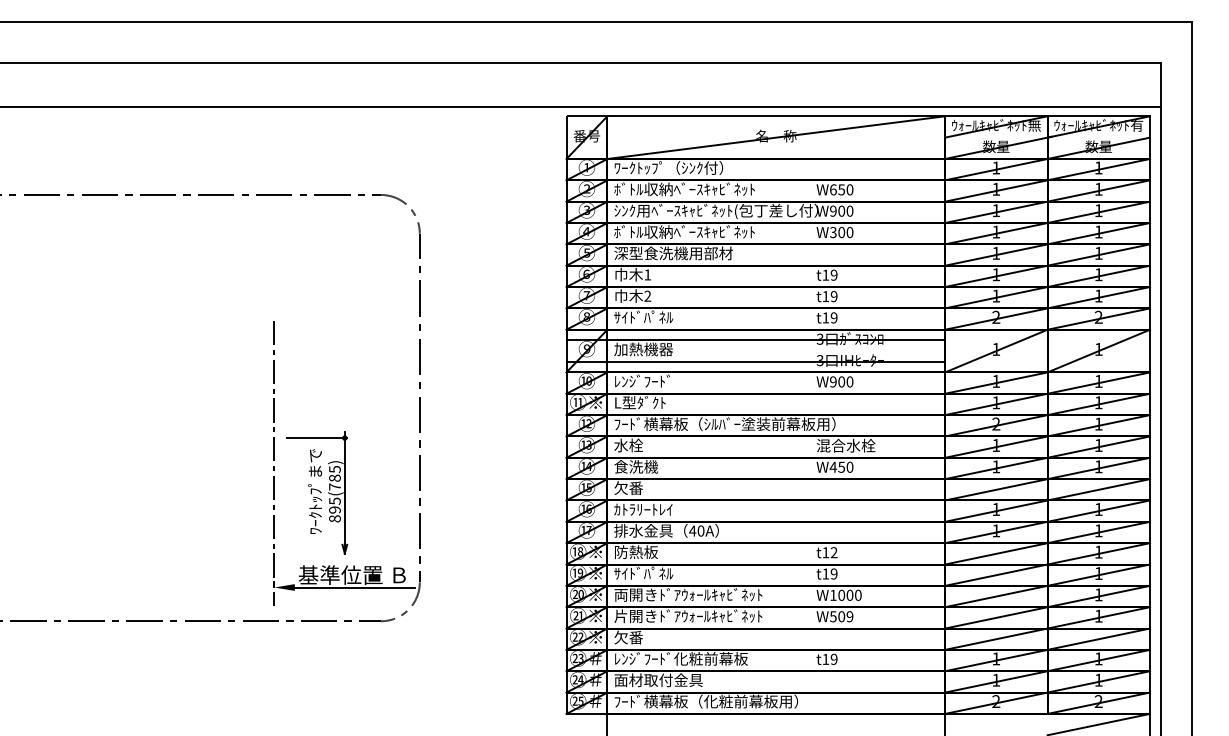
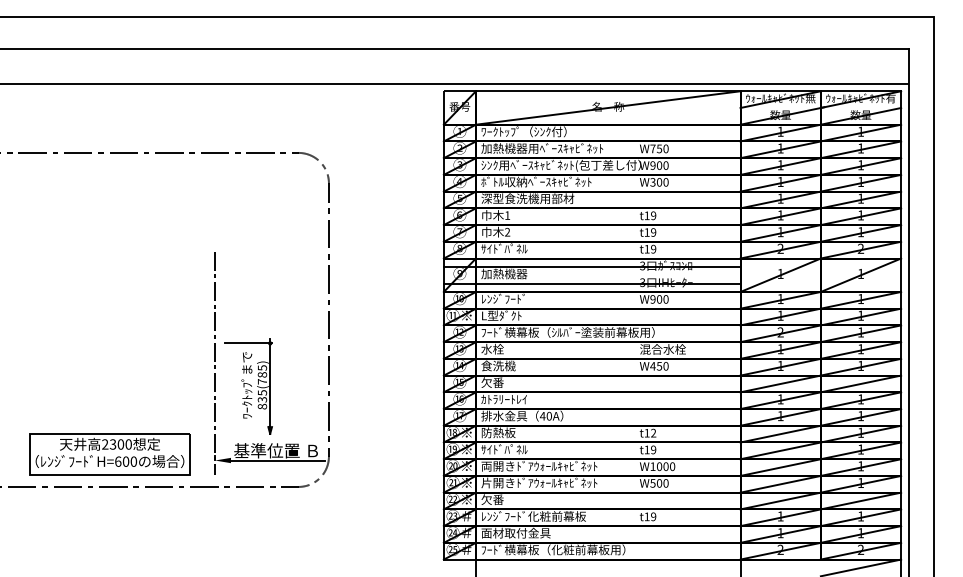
text: (691, 189) -> (541, 148), ﾎﾞﾄﾙ収納ﾍﾞｰｽｷｬﾋﾞﾈｯﾄ -> 加熱機器用ﾍﾞｰｽｷｬﾋﾞﾈｯﾄ
text: (833, 189) -> (653, 148), W650 -> W750
text: (334, 509) -> (262, 399), 895(785) -> 835(785)
part: (140, 579) -> (110, 454), added
text: (849, 616) -> (665, 483), W509 -> W500

